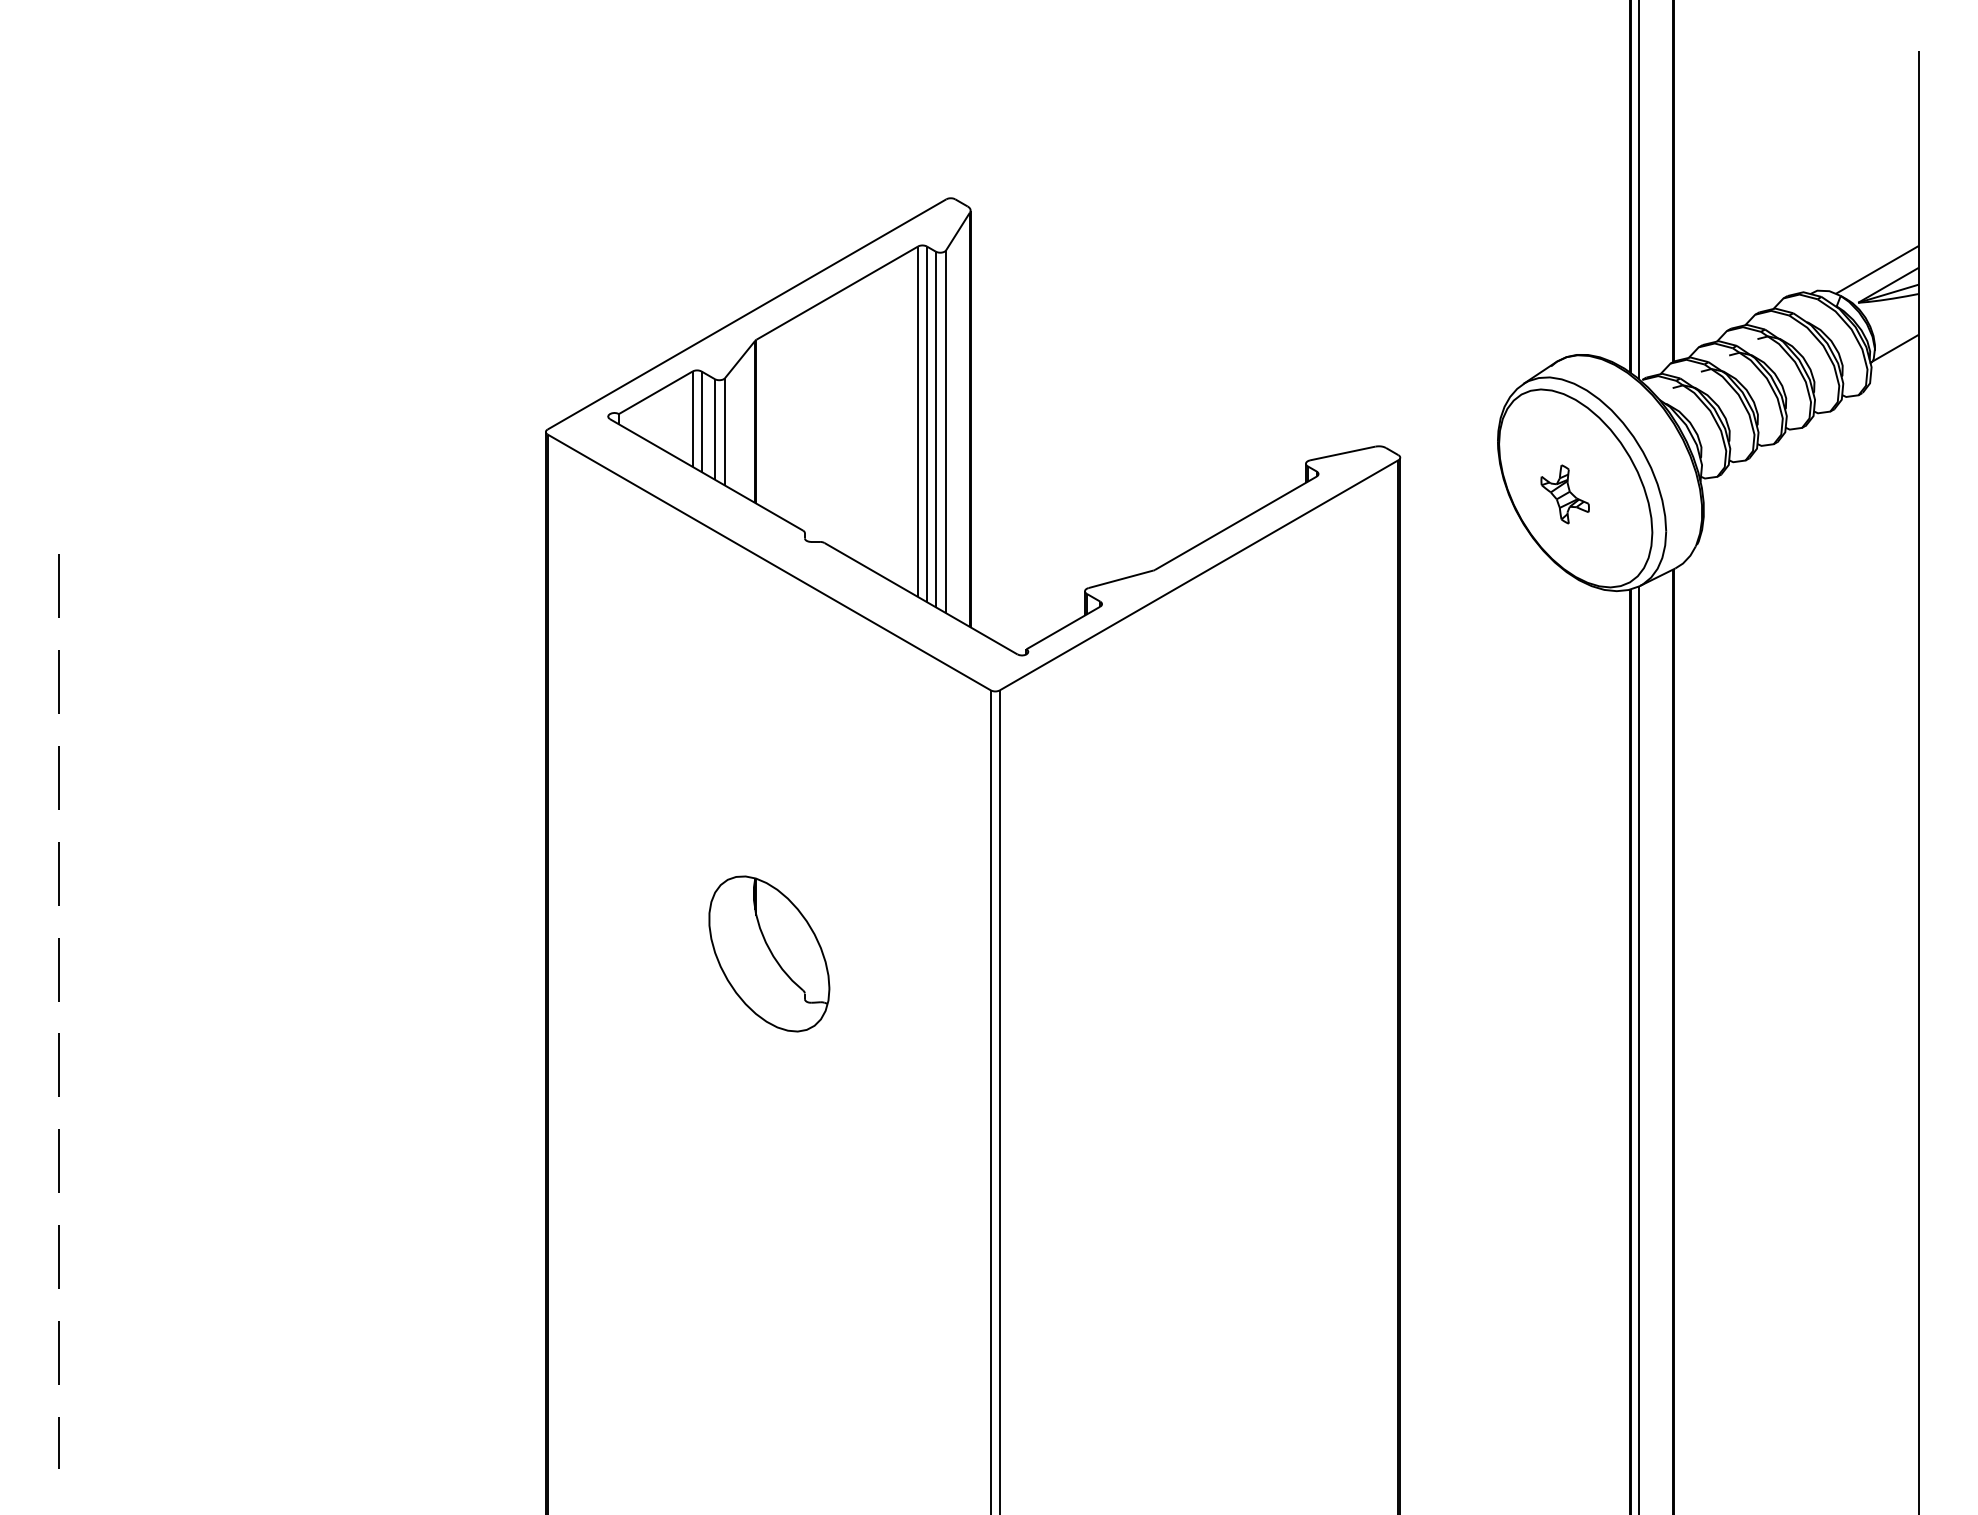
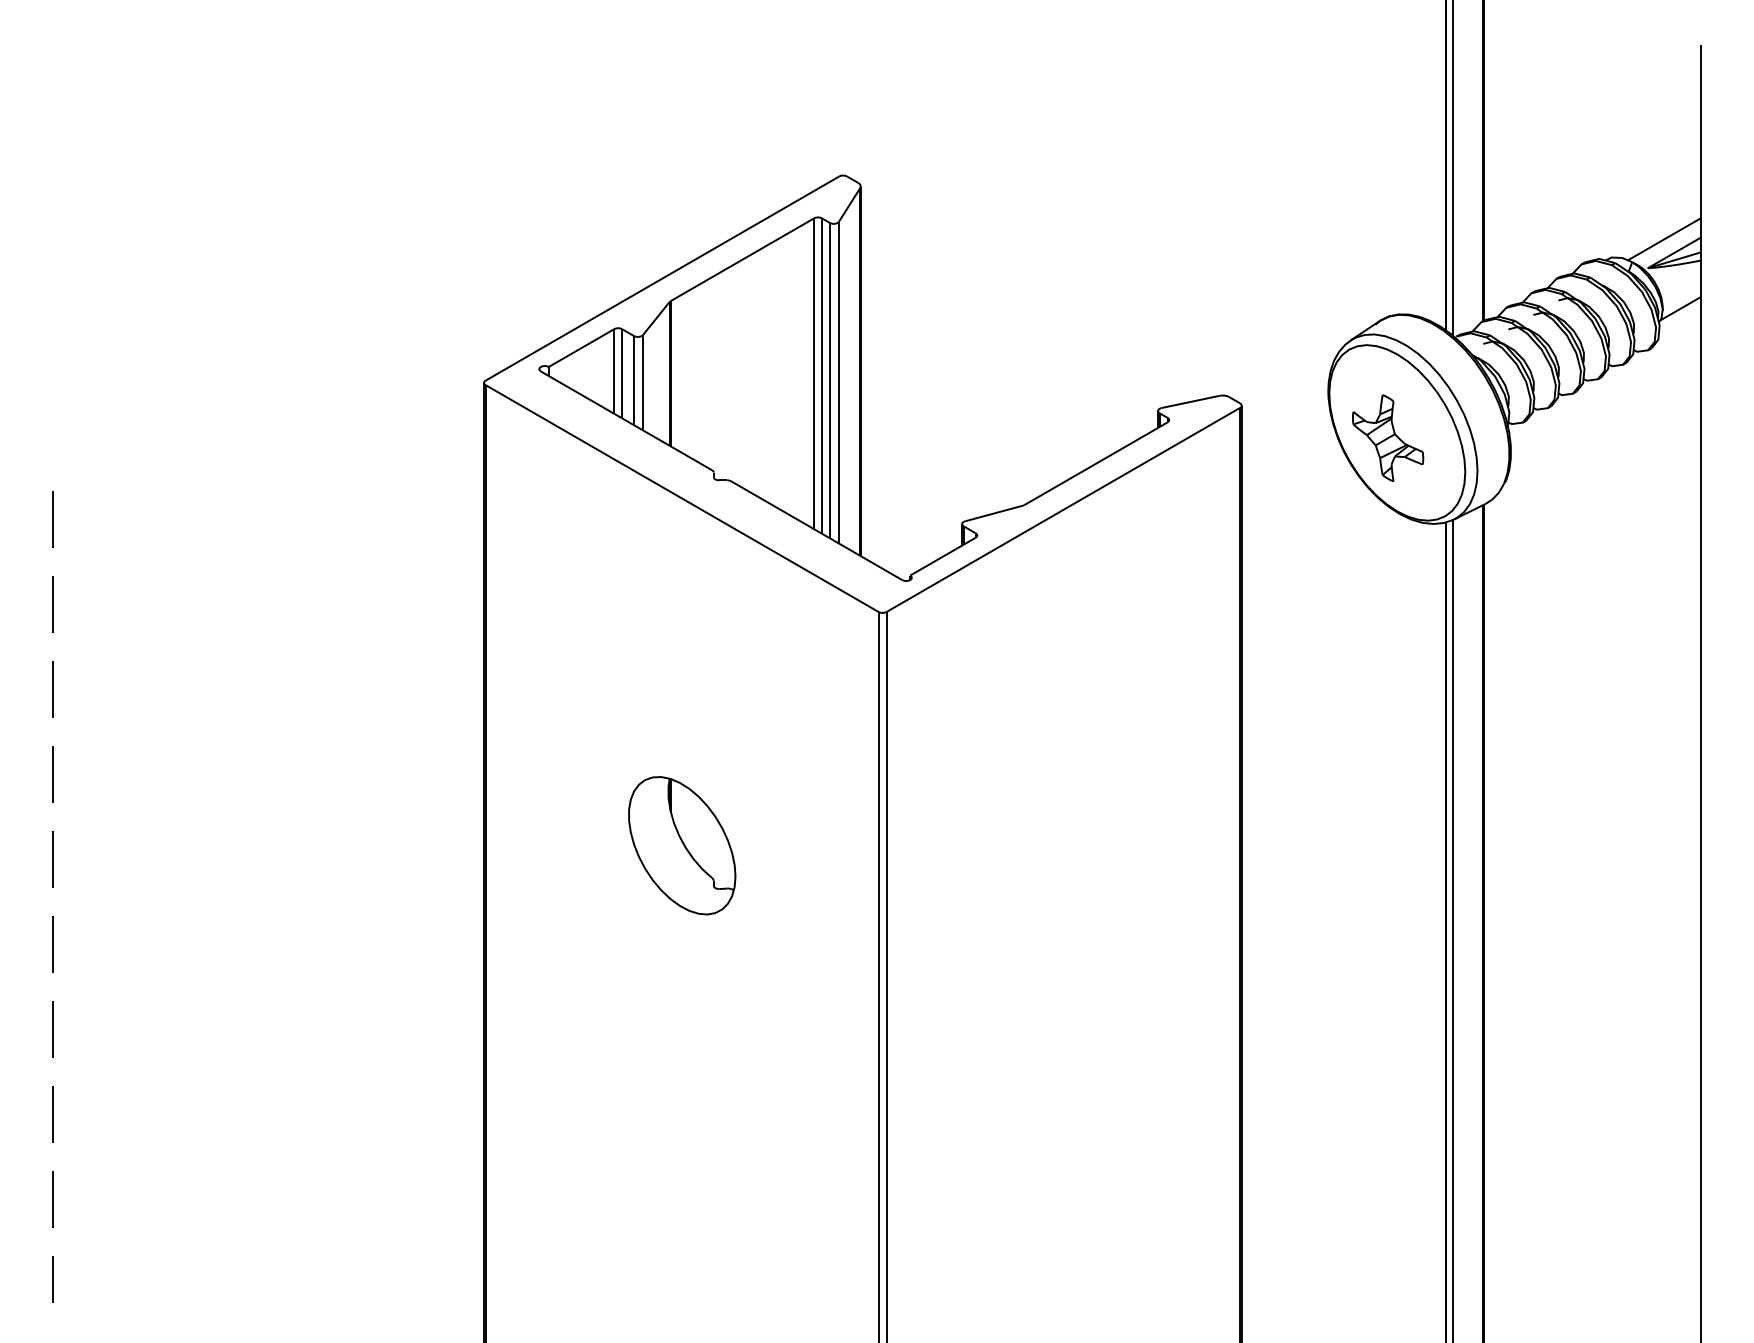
part: (1564, 494) -> (1387, 438), size x1.67

